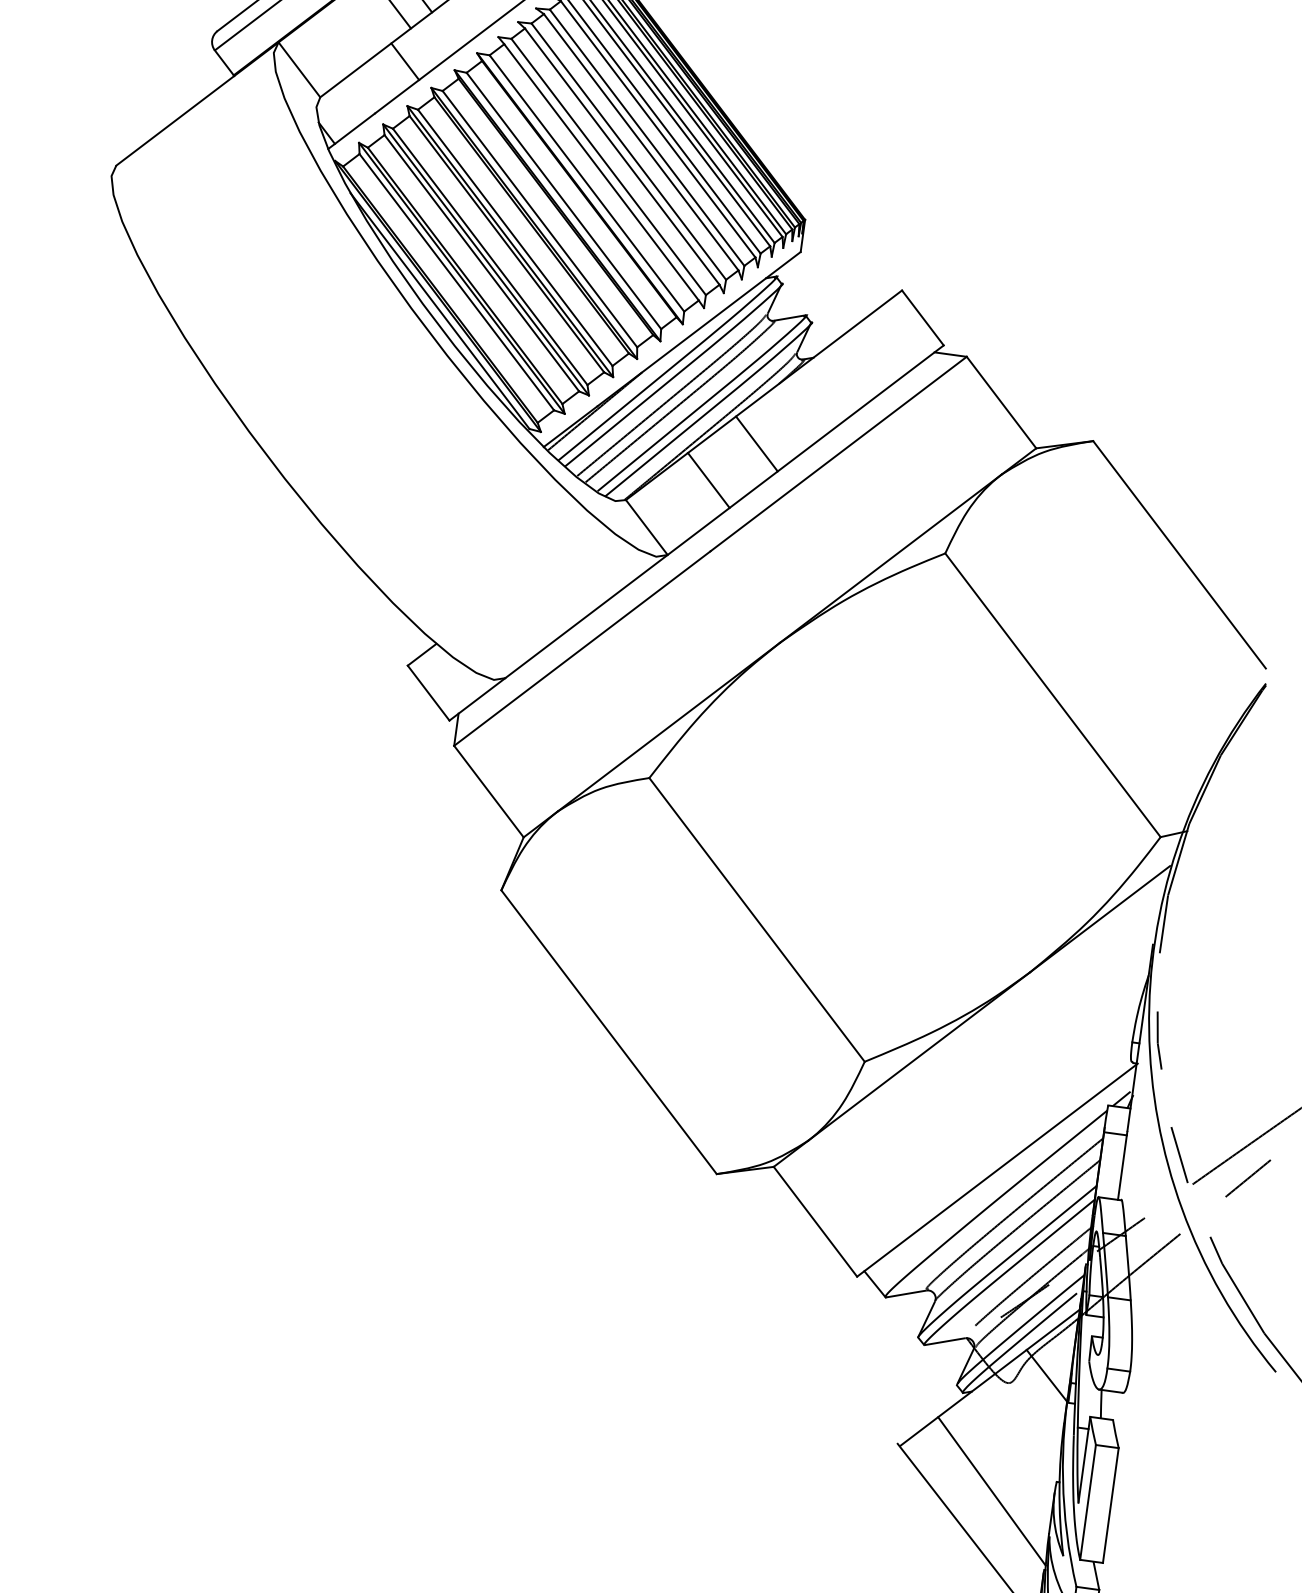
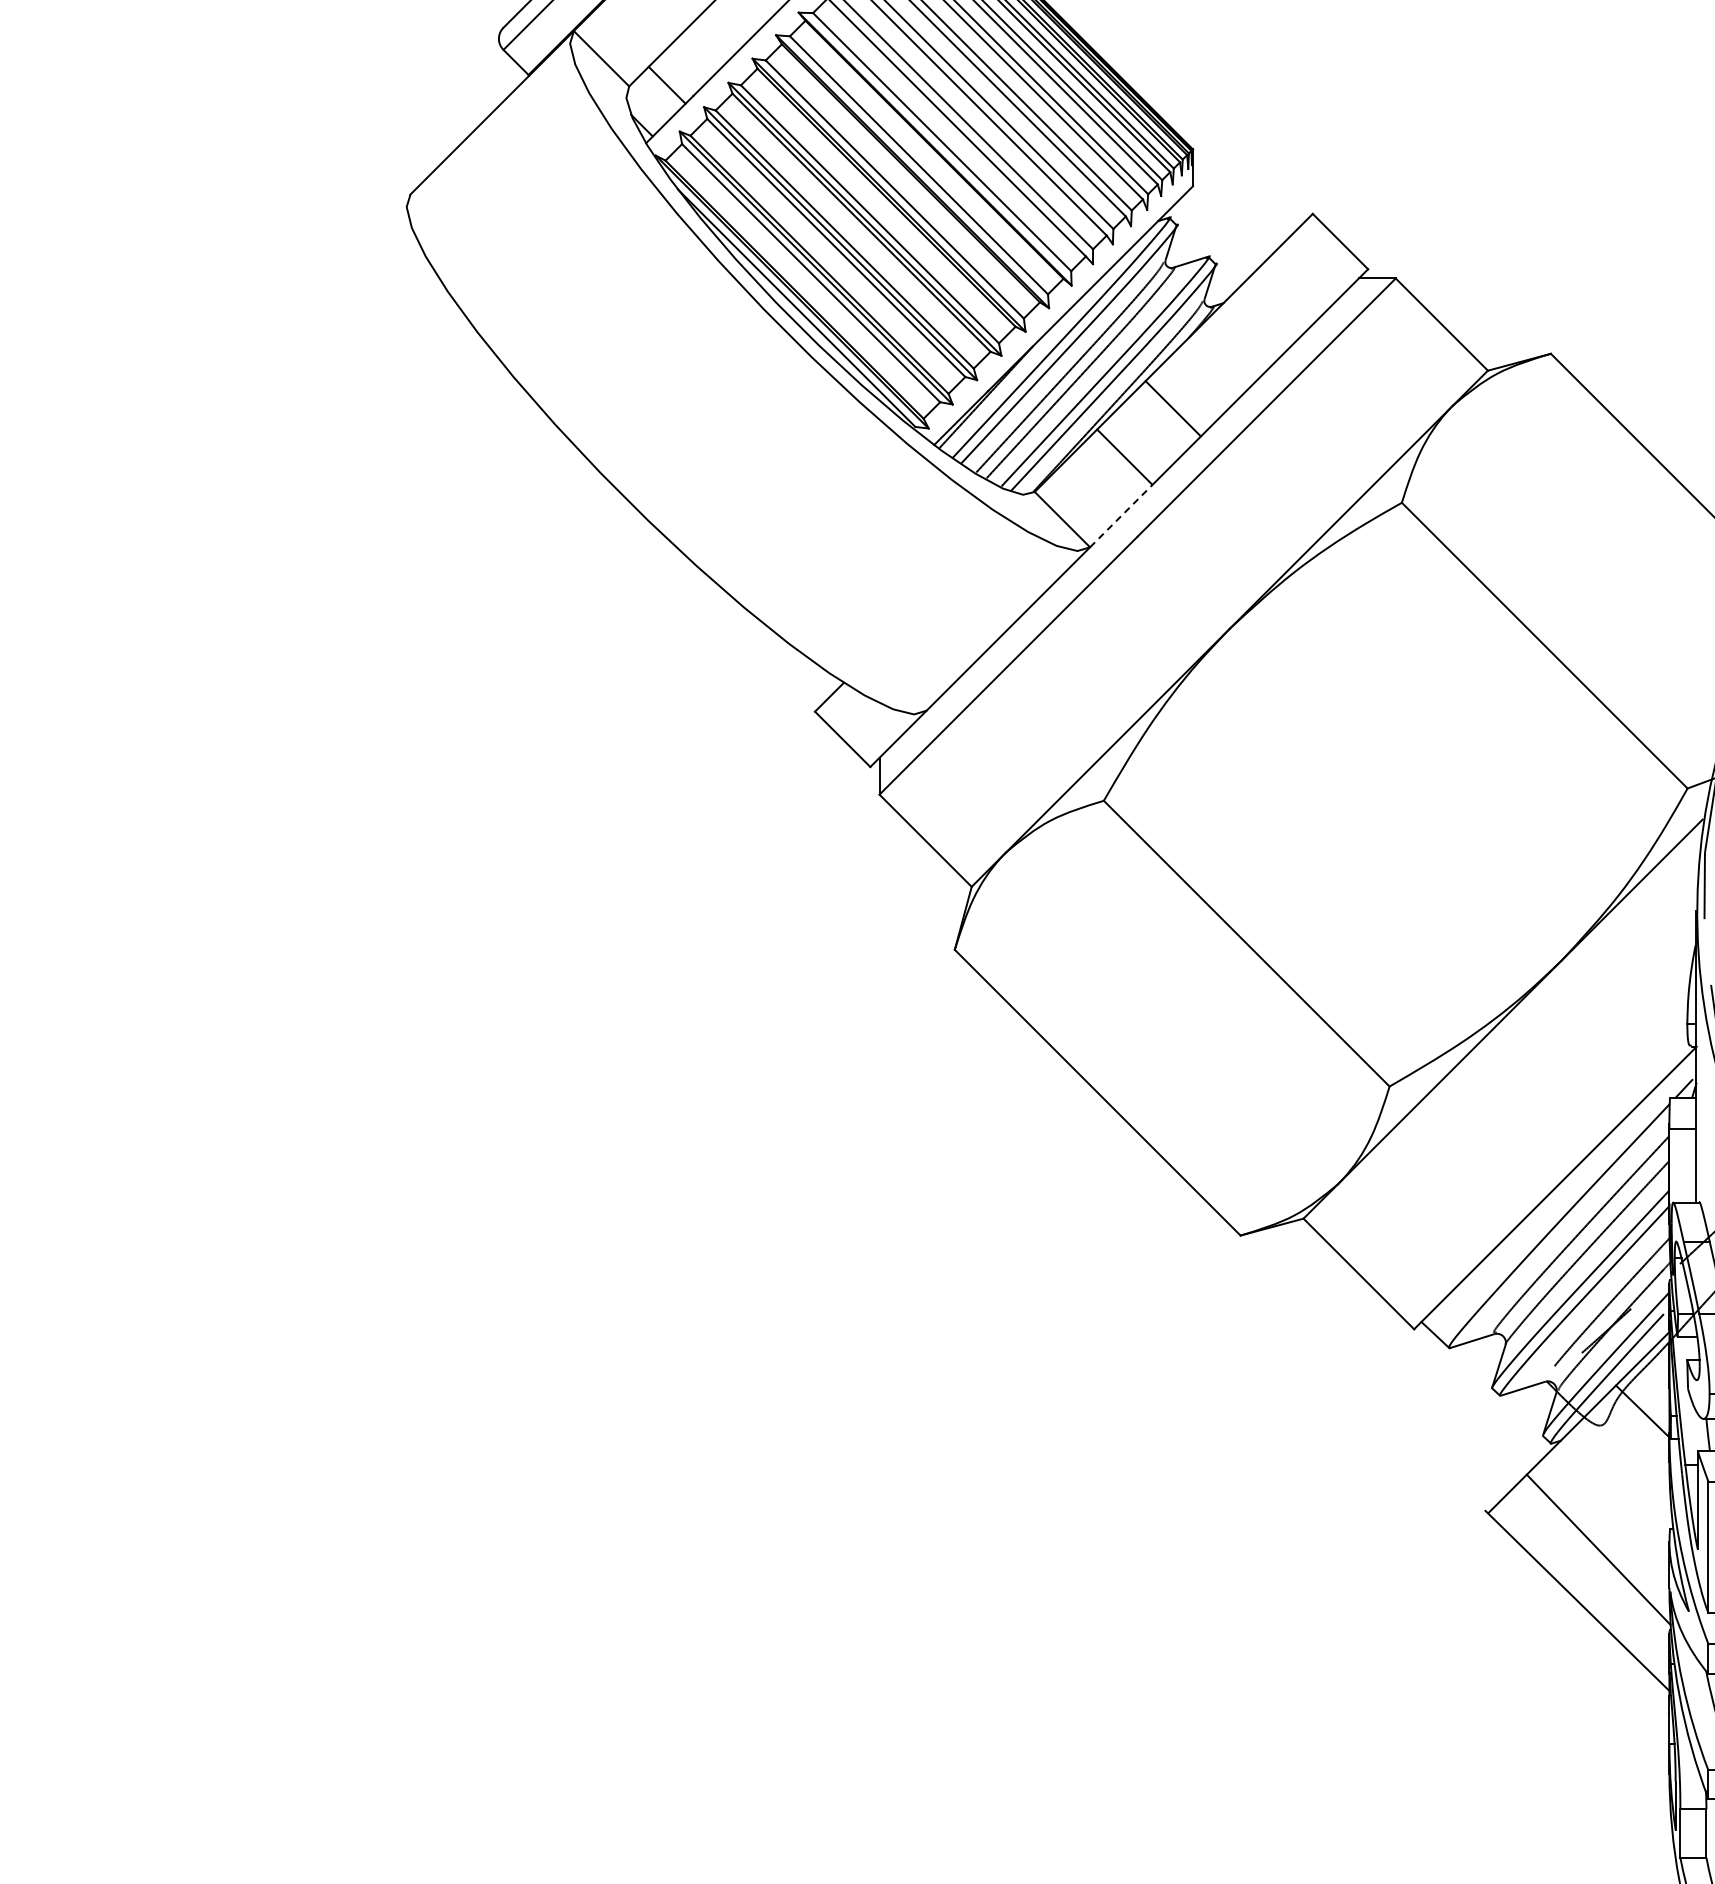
line: (404, 60) -> (666, 84), moved
line: (698, 530) -> (1121, 515), solid -> dashed

